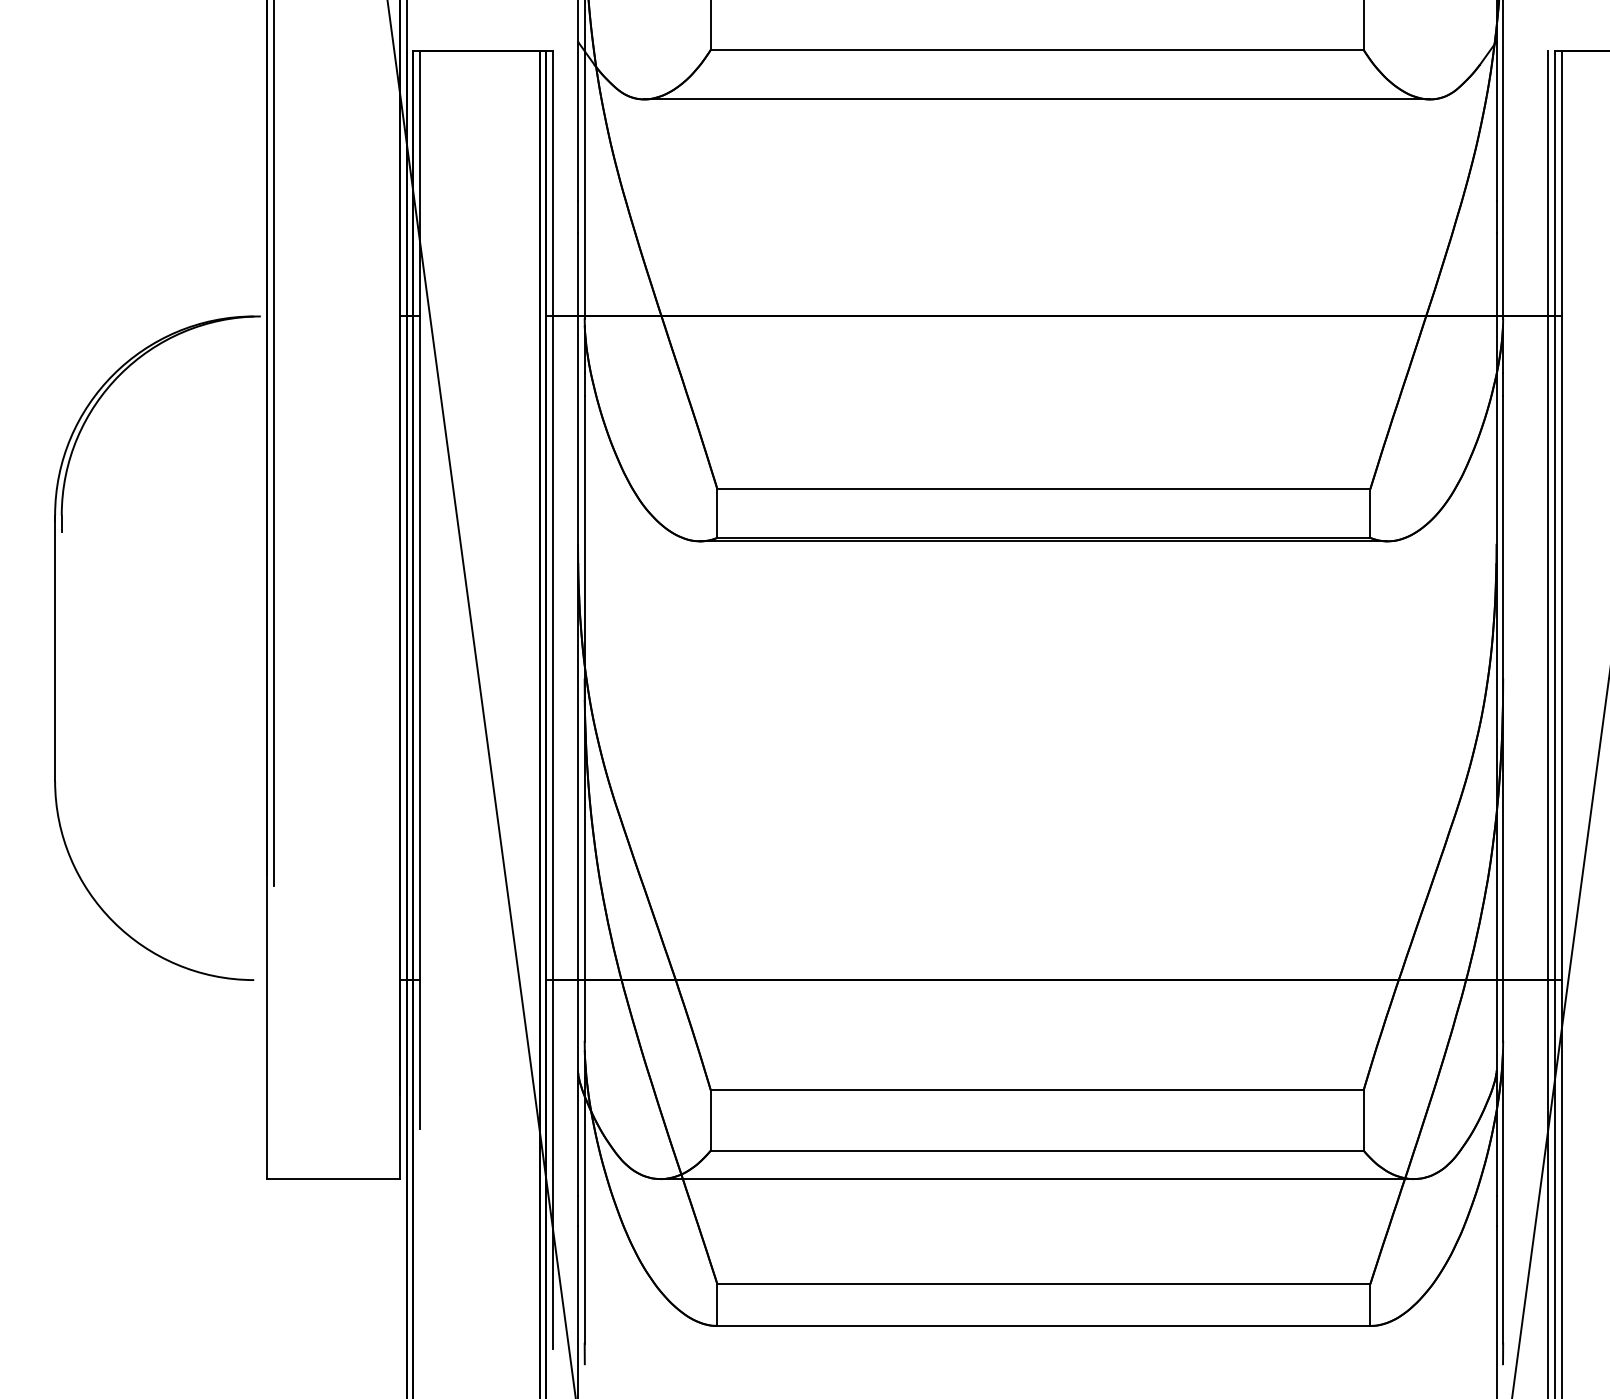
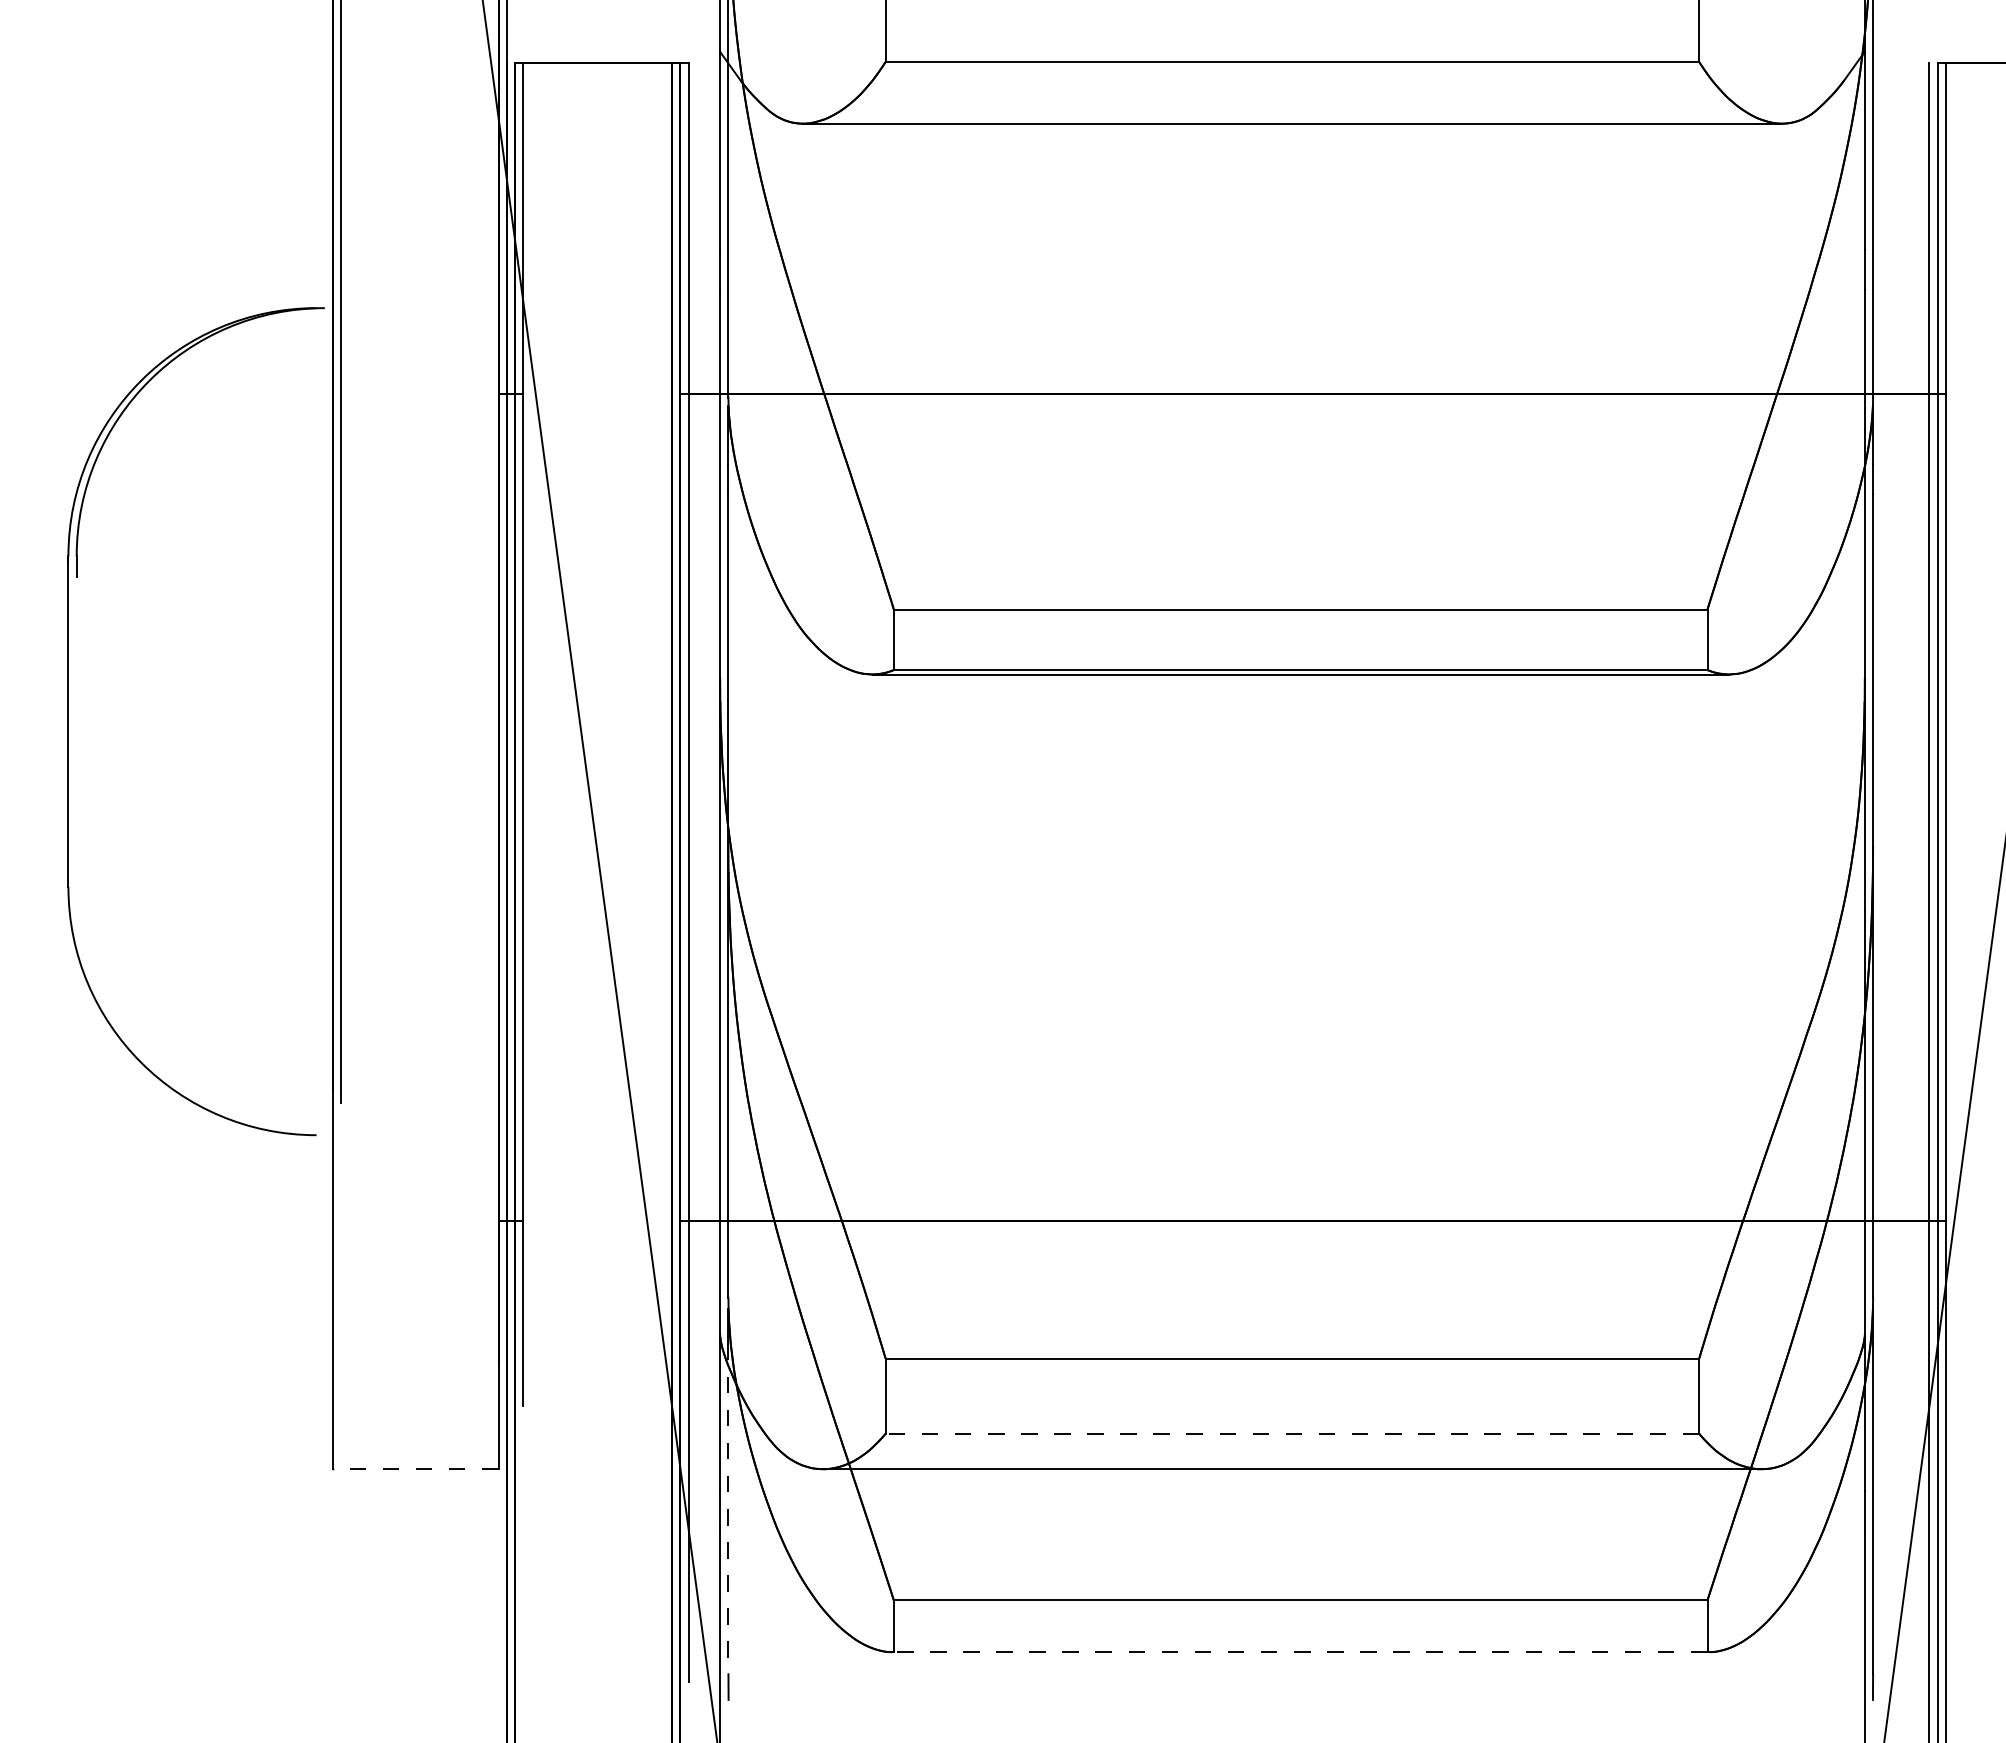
part: (55, 648) -> (68, 721), moved
line: (1037, 1150) -> (1292, 1433), solid -> dashed
line: (333, 1179) -> (415, 1469), solid -> dashed
line: (584, 1211) -> (728, 1509), solid -> dashed
line: (1043, 1326) -> (1300, 1652), solid -> dashed

